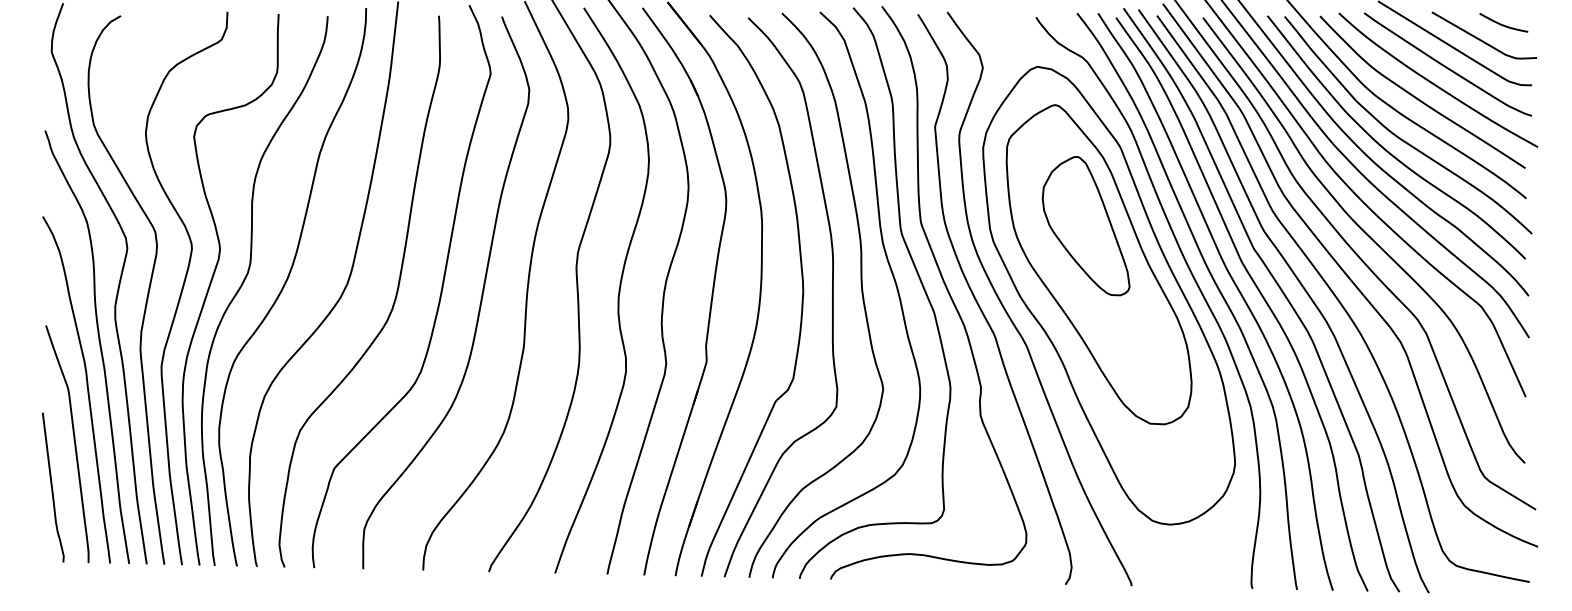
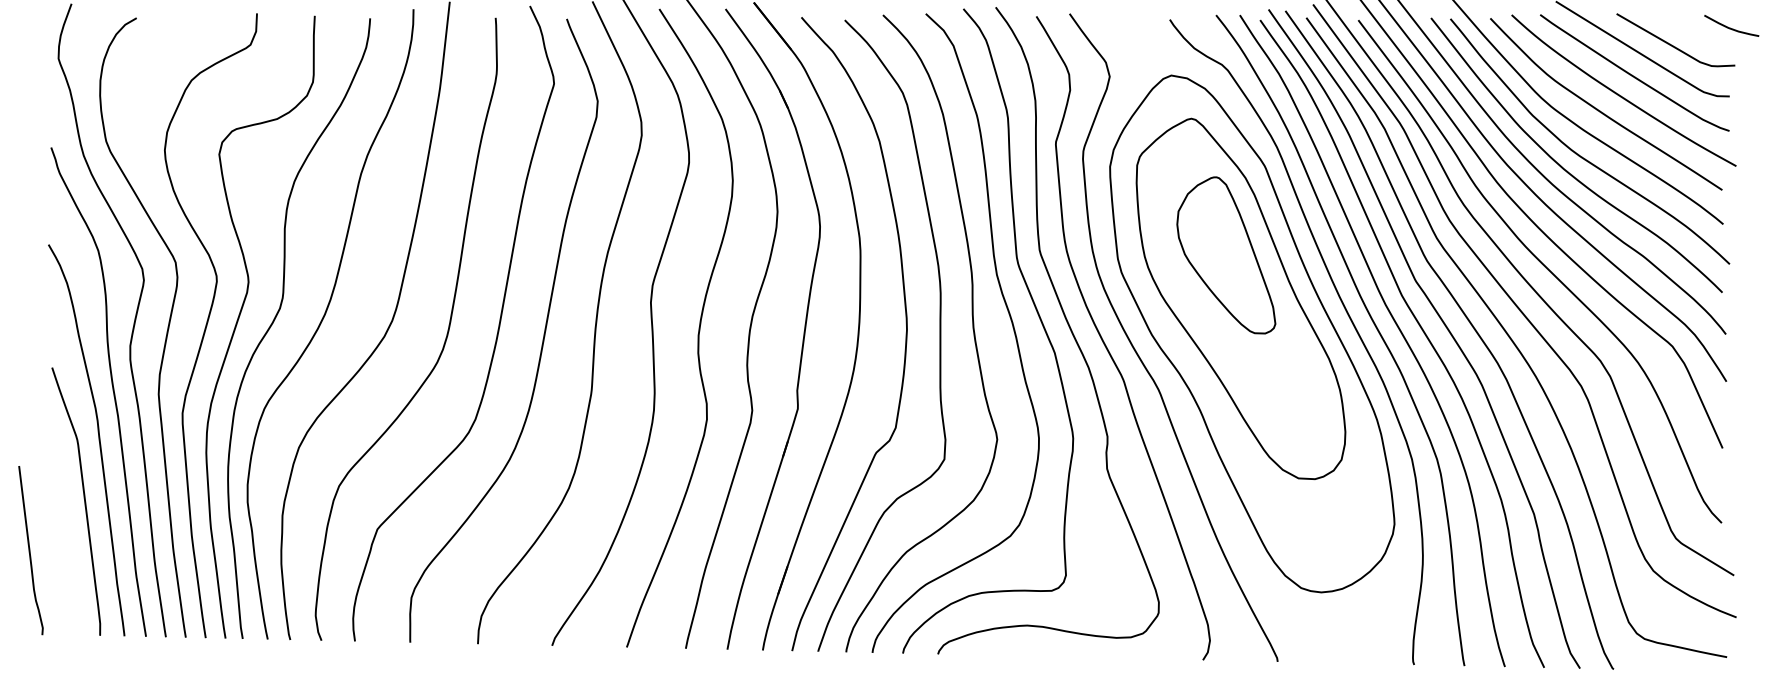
curve: (1503, 24) -> (1731, 27), moved
curve: (52, 487) -> (30, 550), moved

